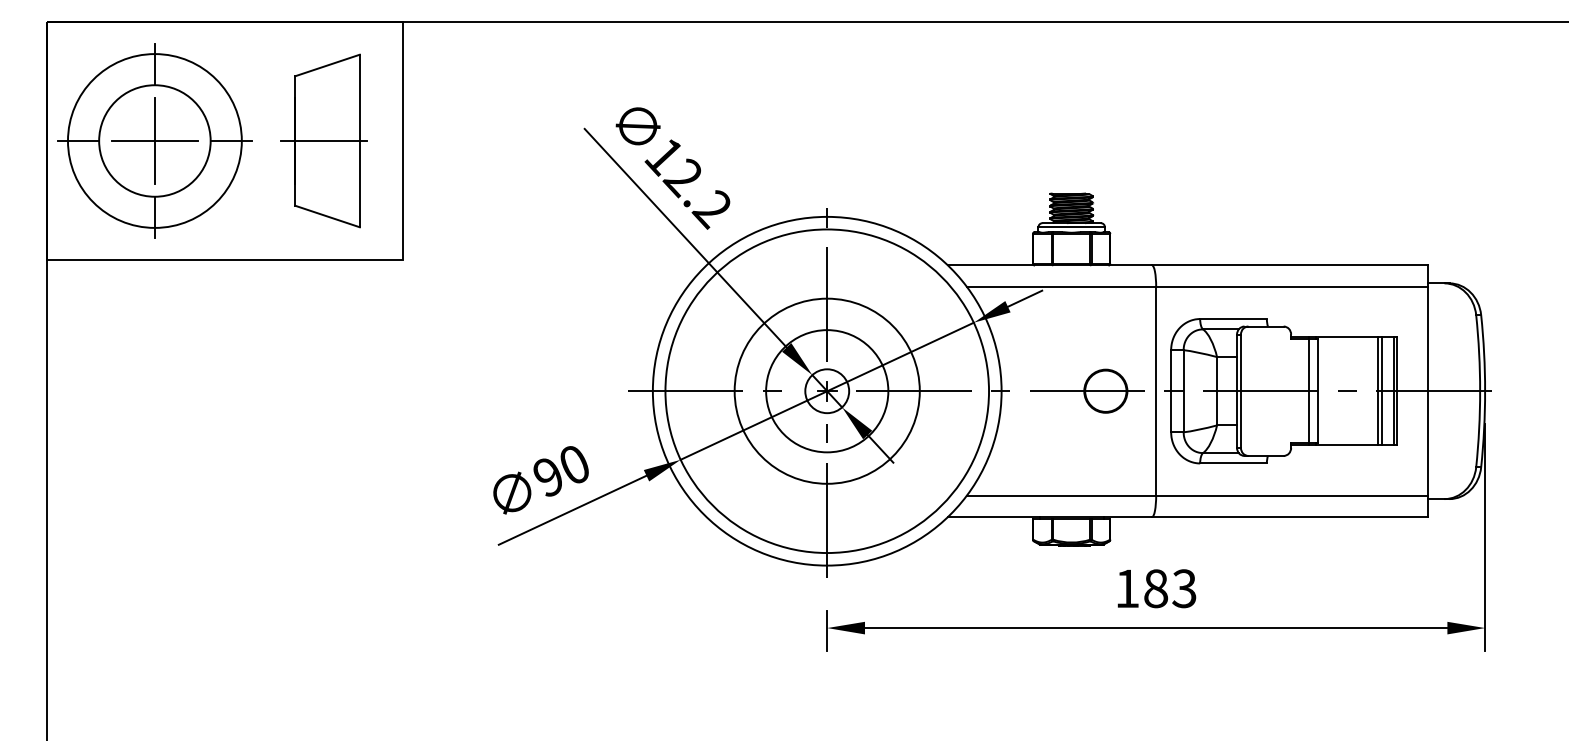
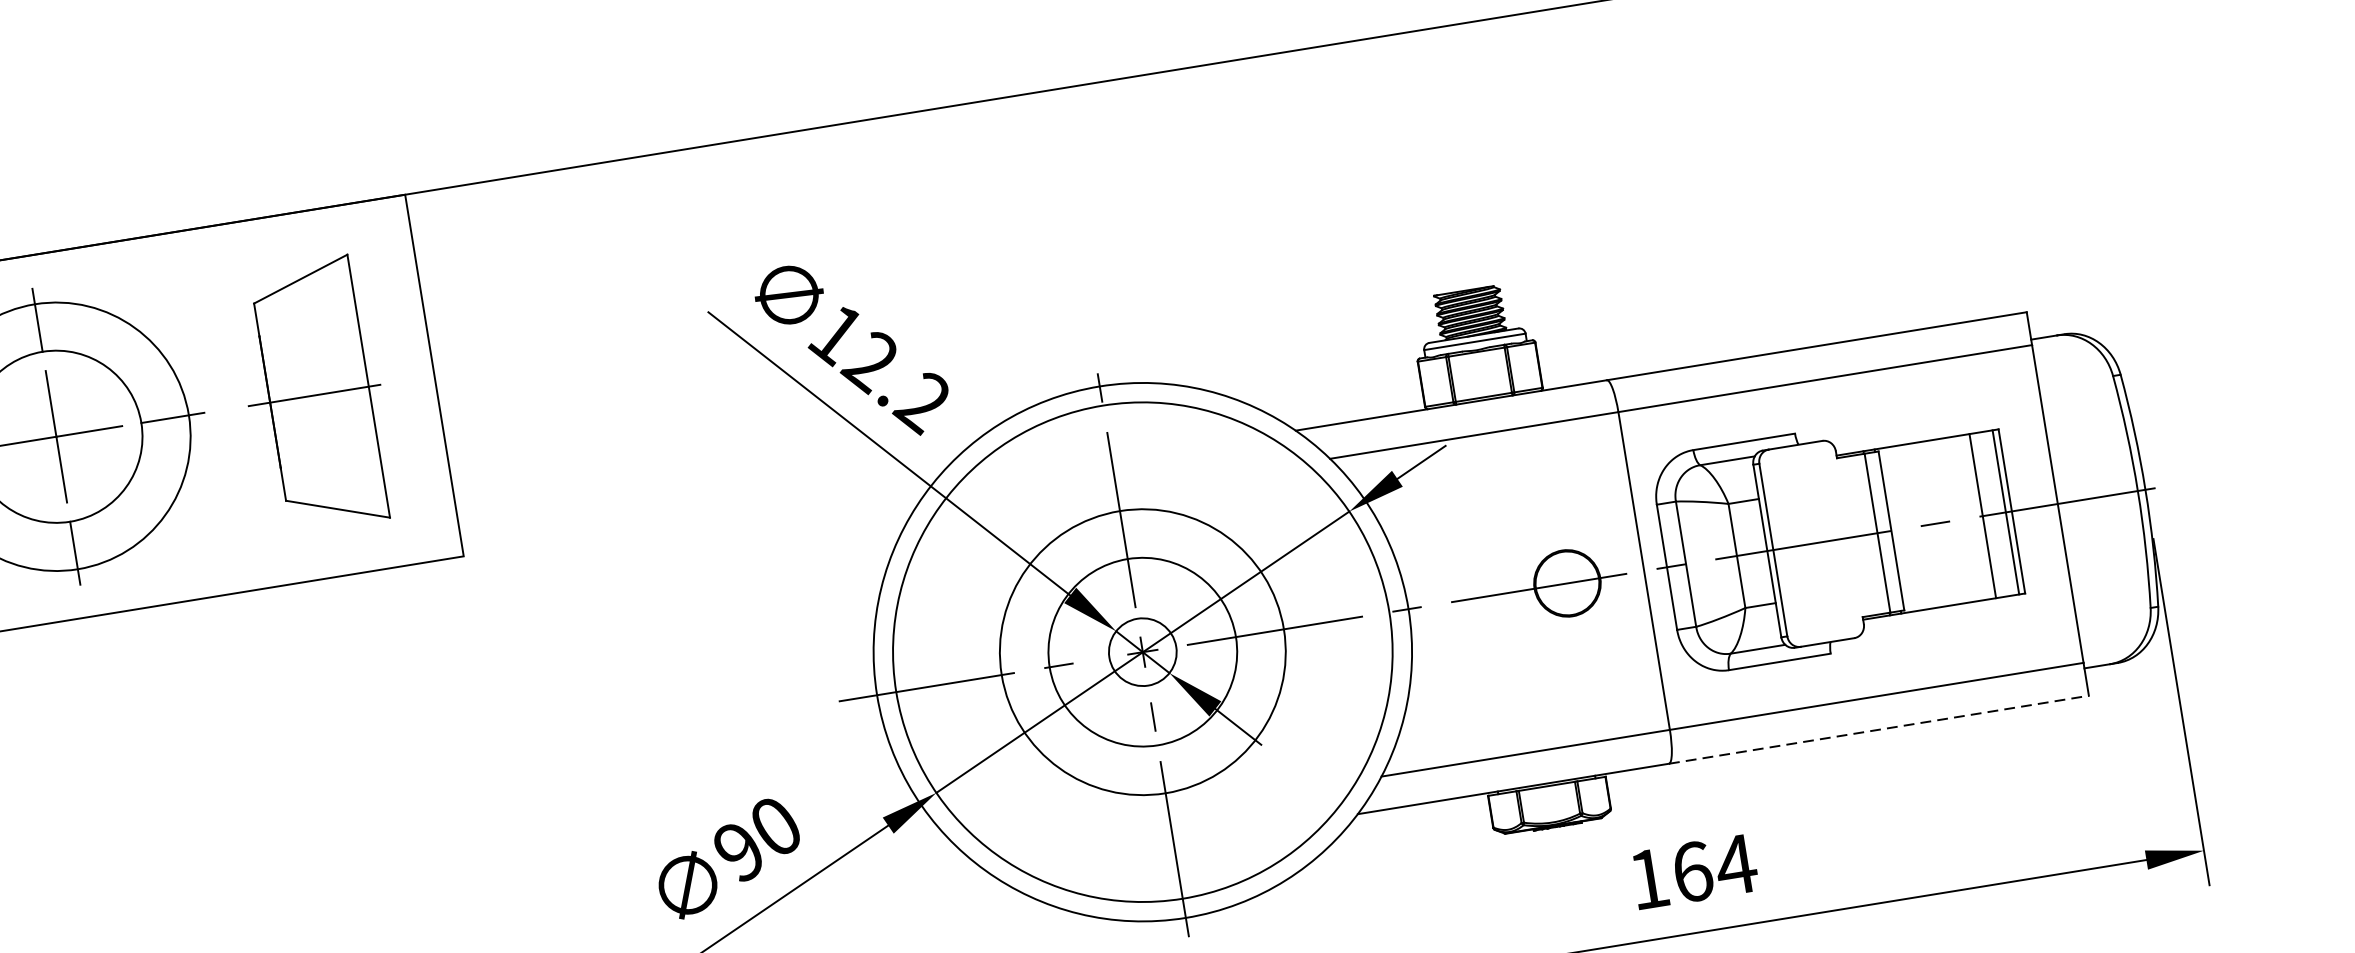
line: (1381, 391) -> (1987, 515), removed
line: (1289, 517) -> (1878, 730), solid -> dashed
text: (1170, 588) -> (1714, 868), 183 -> 164

